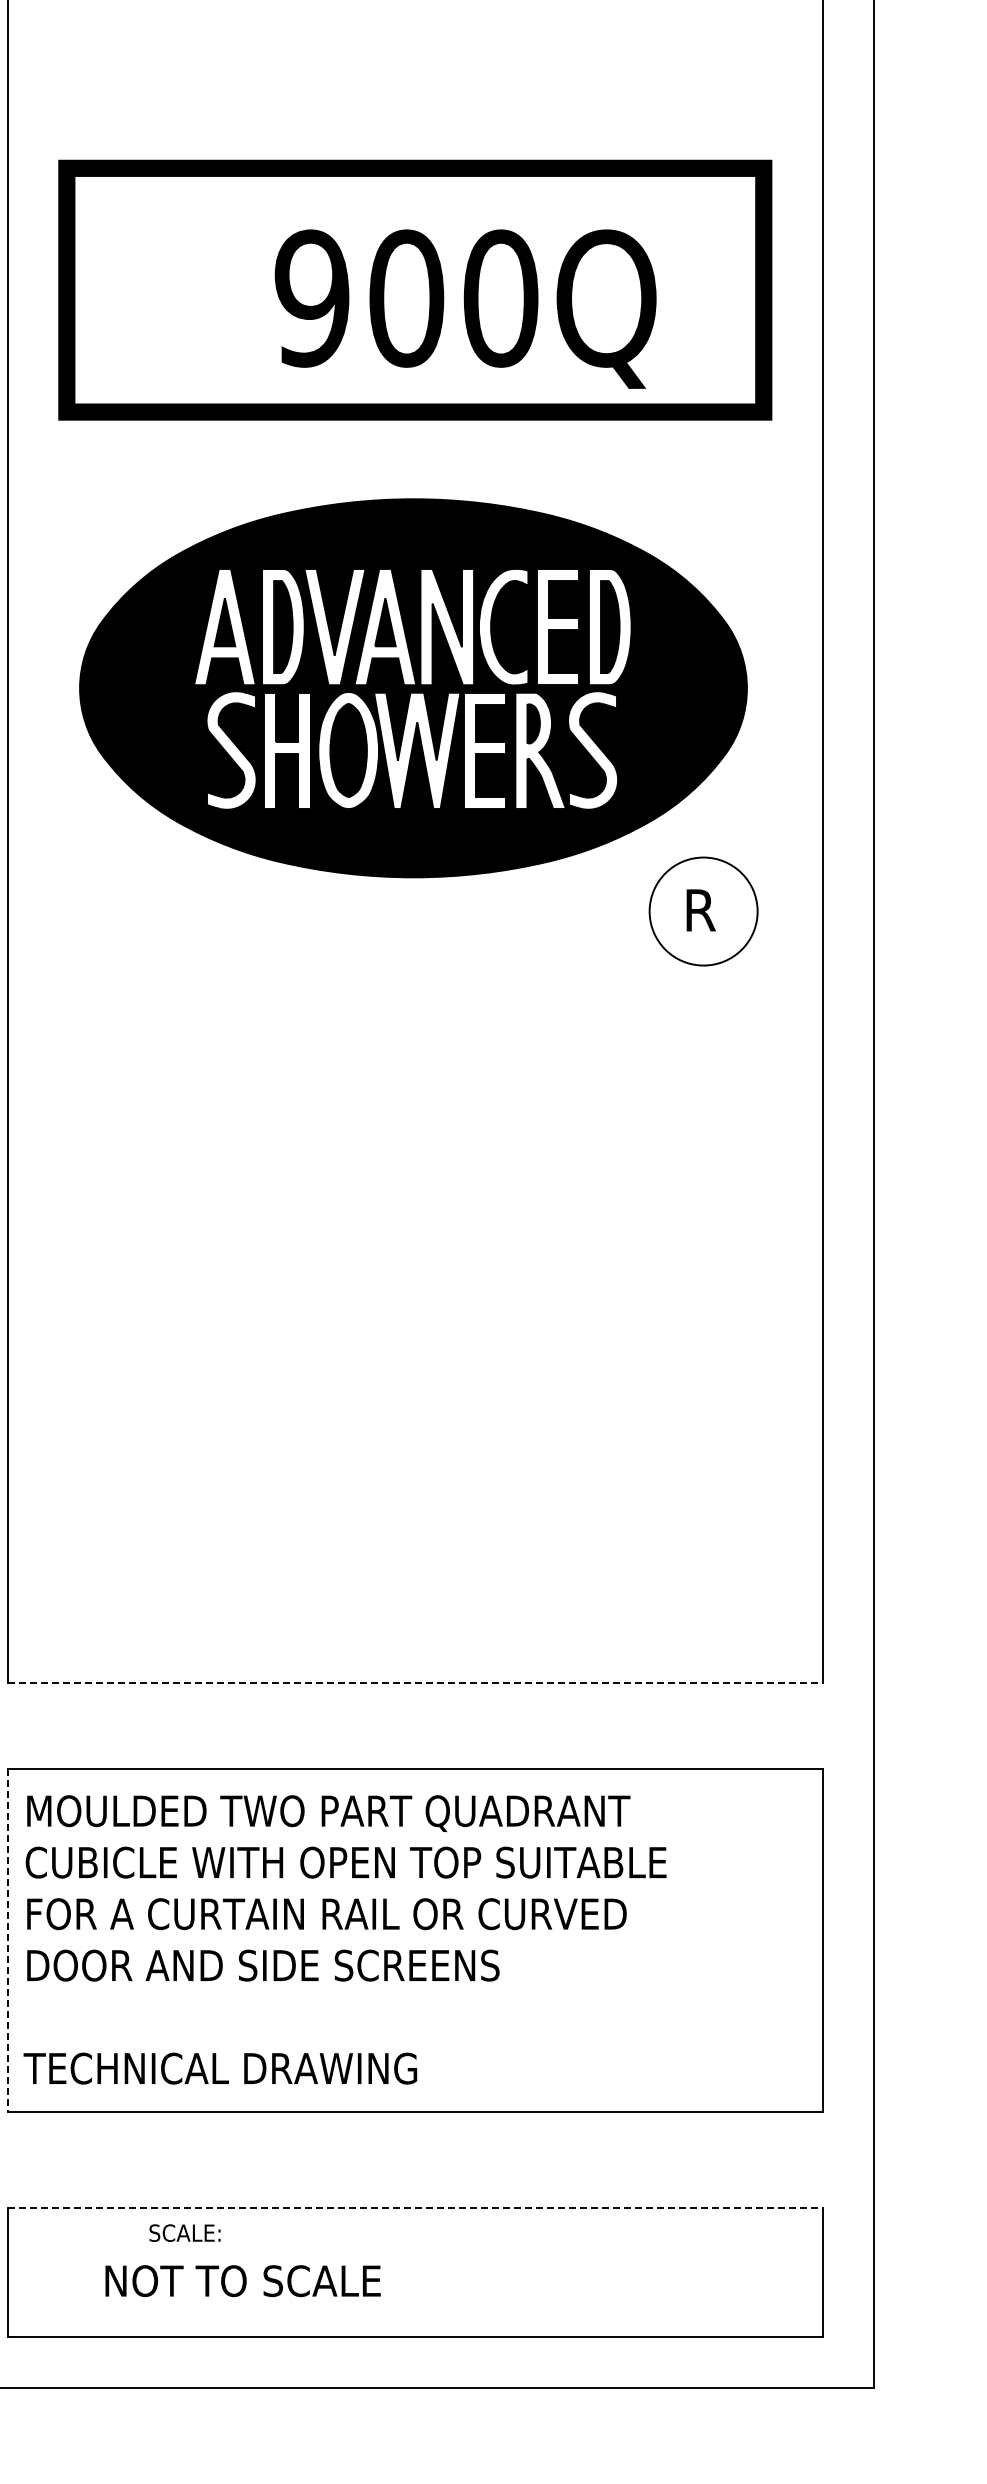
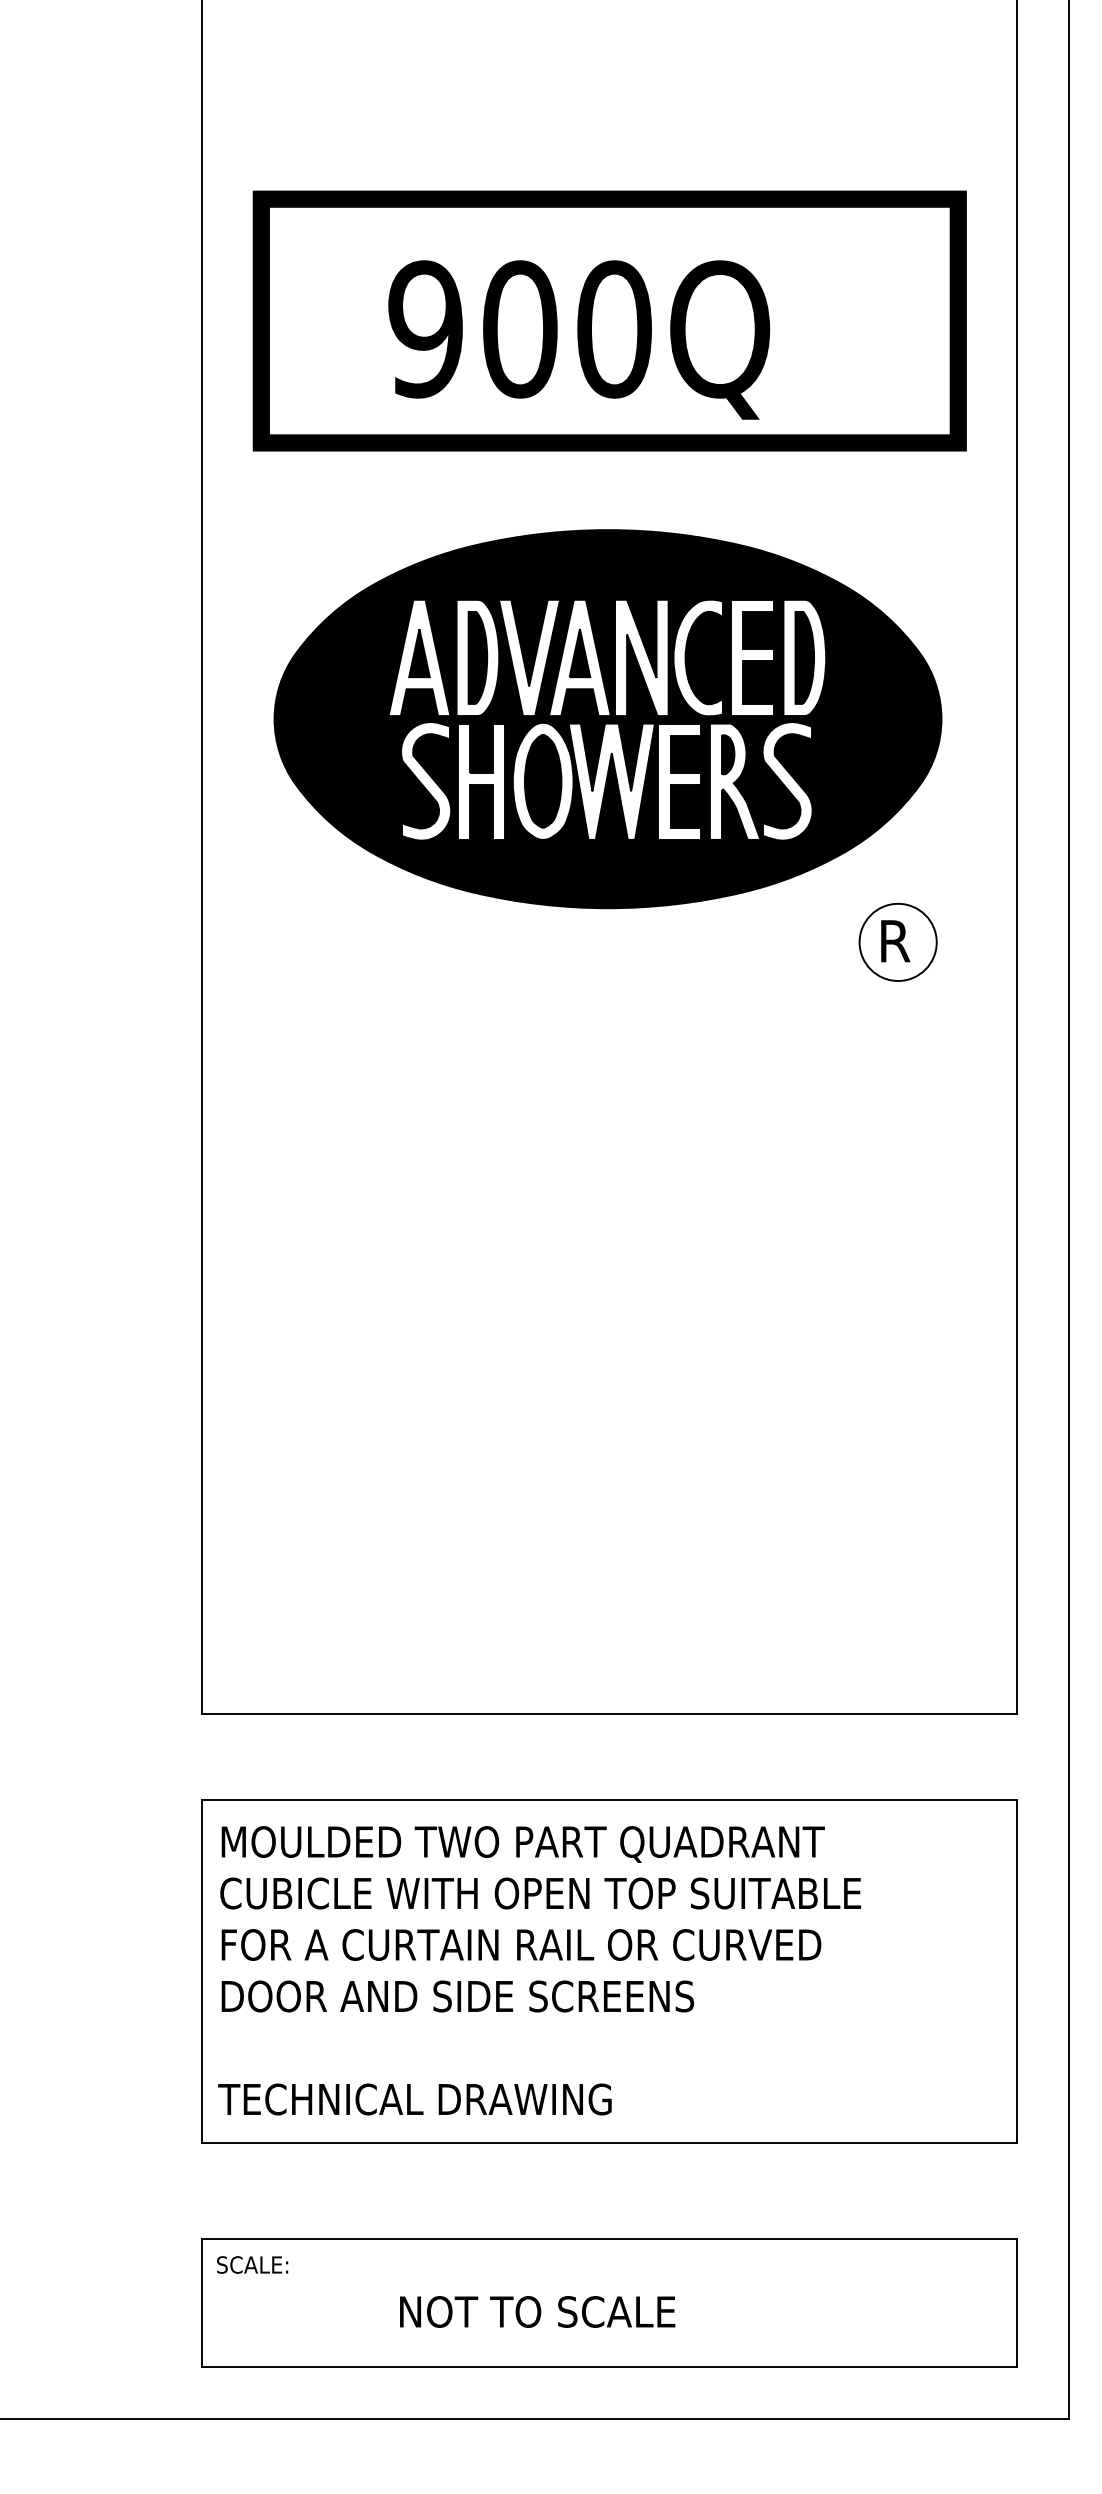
text: (465, 308) -> (579, 339), moved
circle: (702, 910) -> (897, 941), size x0.71
line: (414, 1683) -> (609, 1714), dashed -> solid
line: (7, 1940) -> (202, 1971), dashed -> solid
line: (414, 2207) -> (609, 2238), dashed -> solid
text: (184, 2232) -> (252, 2264), moved
text: (242, 2280) -> (537, 2311), moved

